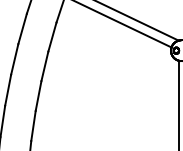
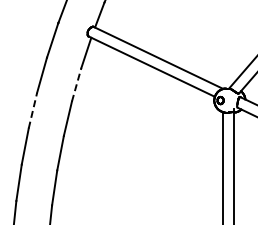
line: (52, 36) -> (76, 84), solid -> dashed
line: (15, 59) -> (33, 110), solid -> dashed

